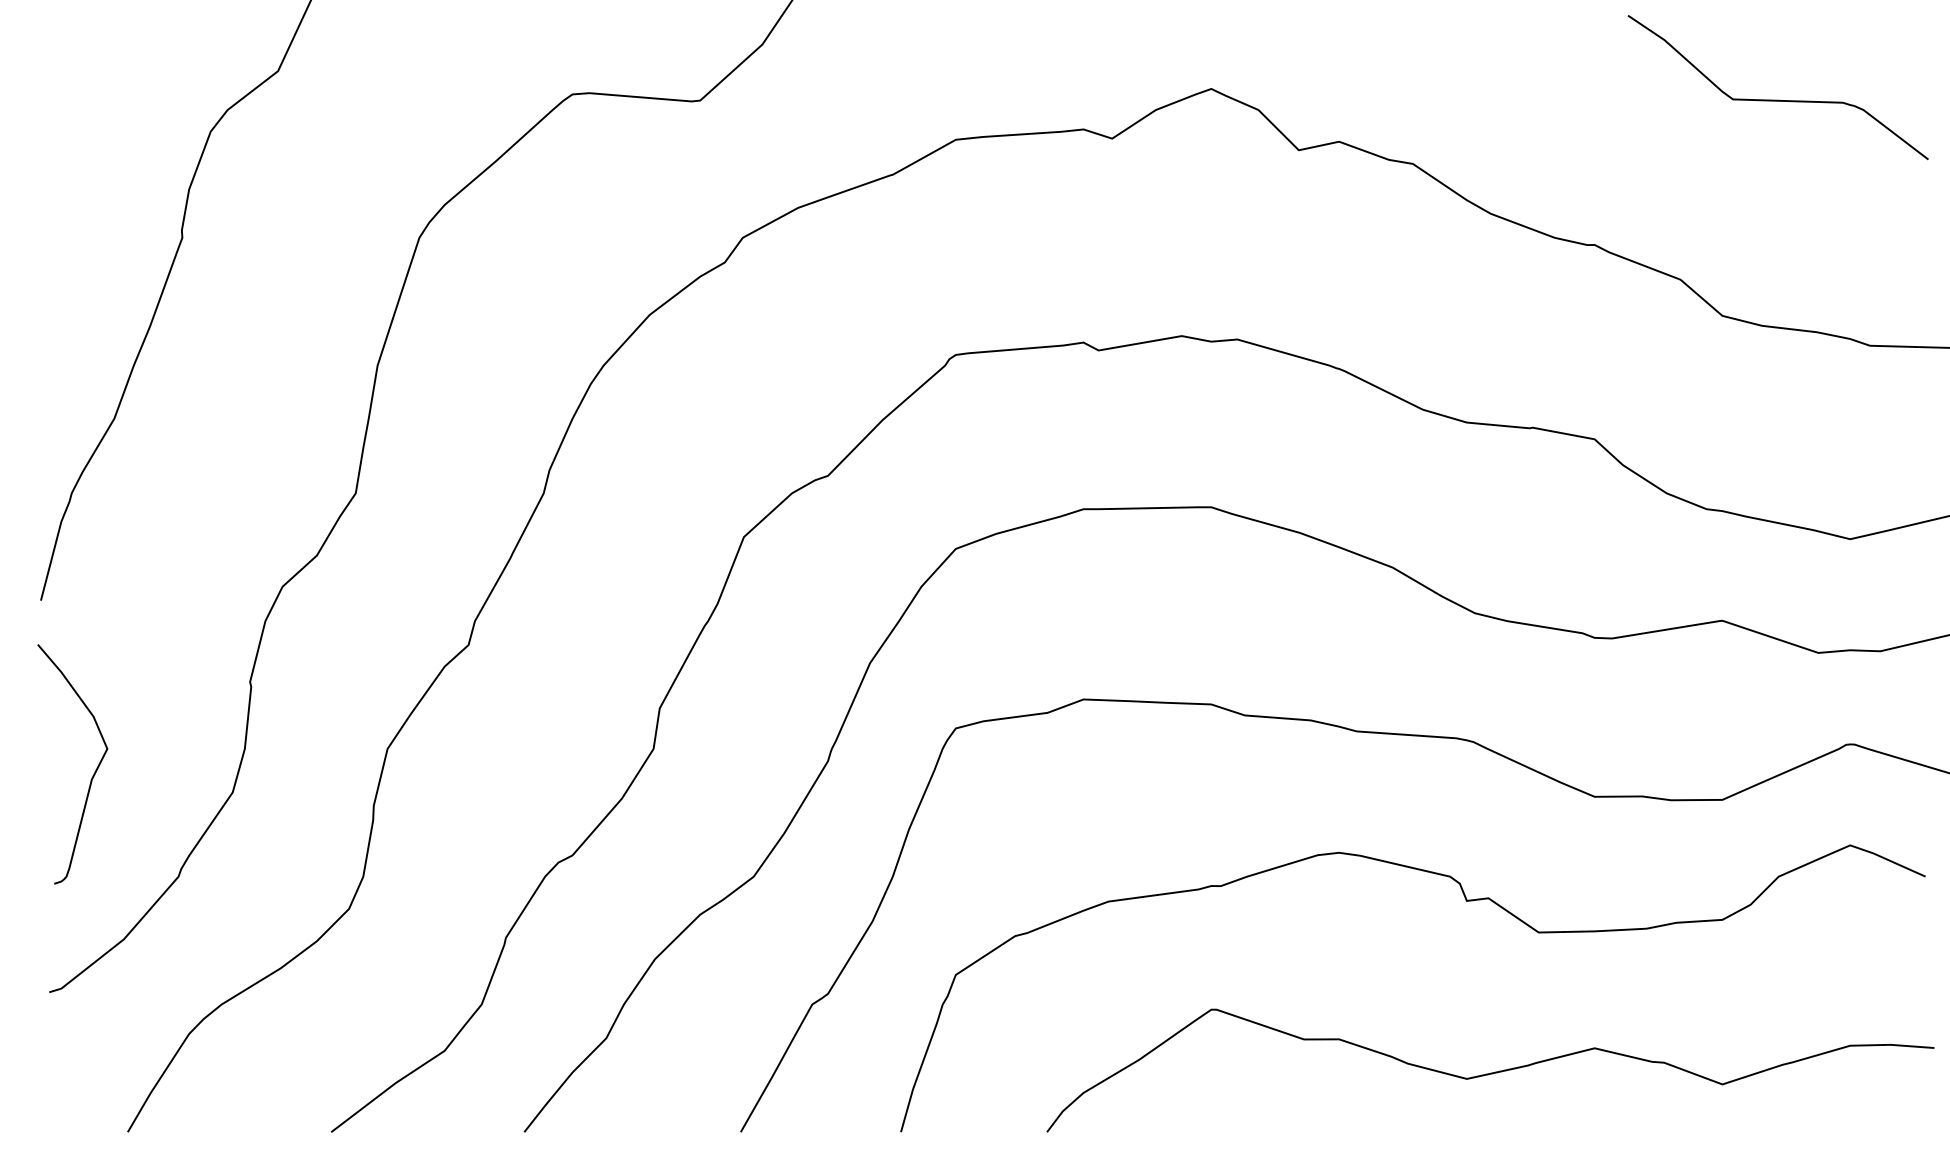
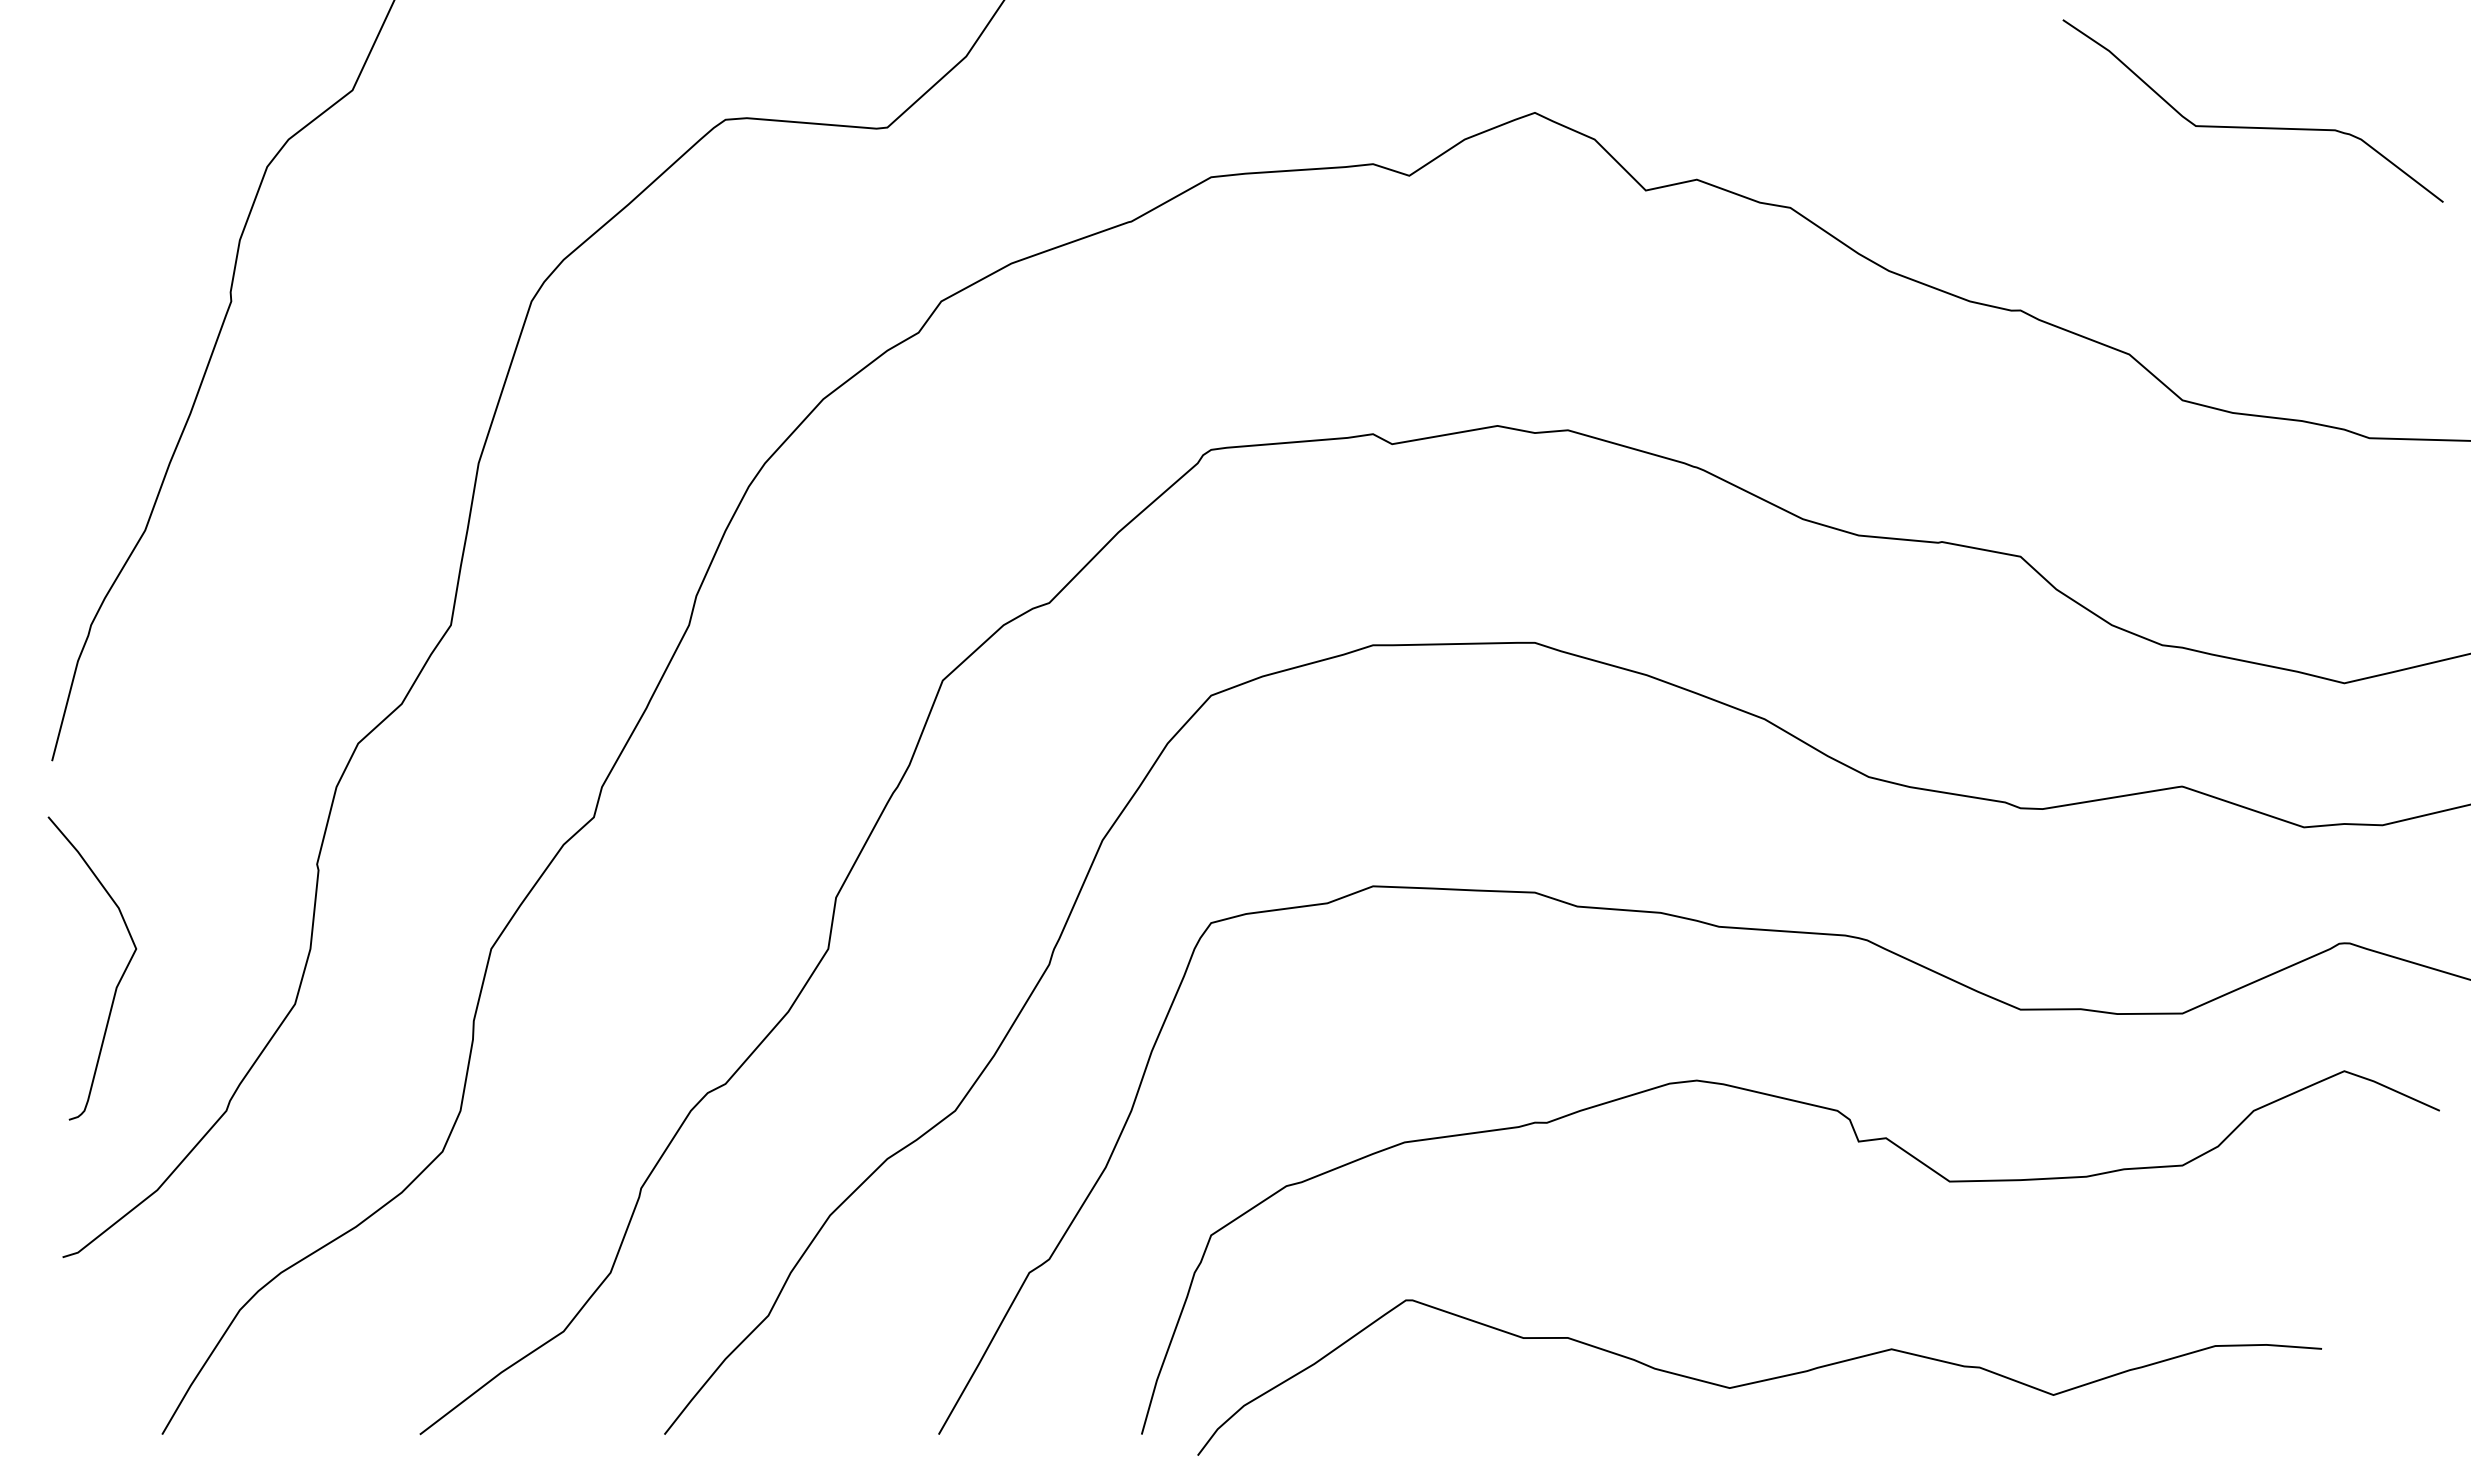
curve: (1490, 1072) -> (1759, 1380), moved

